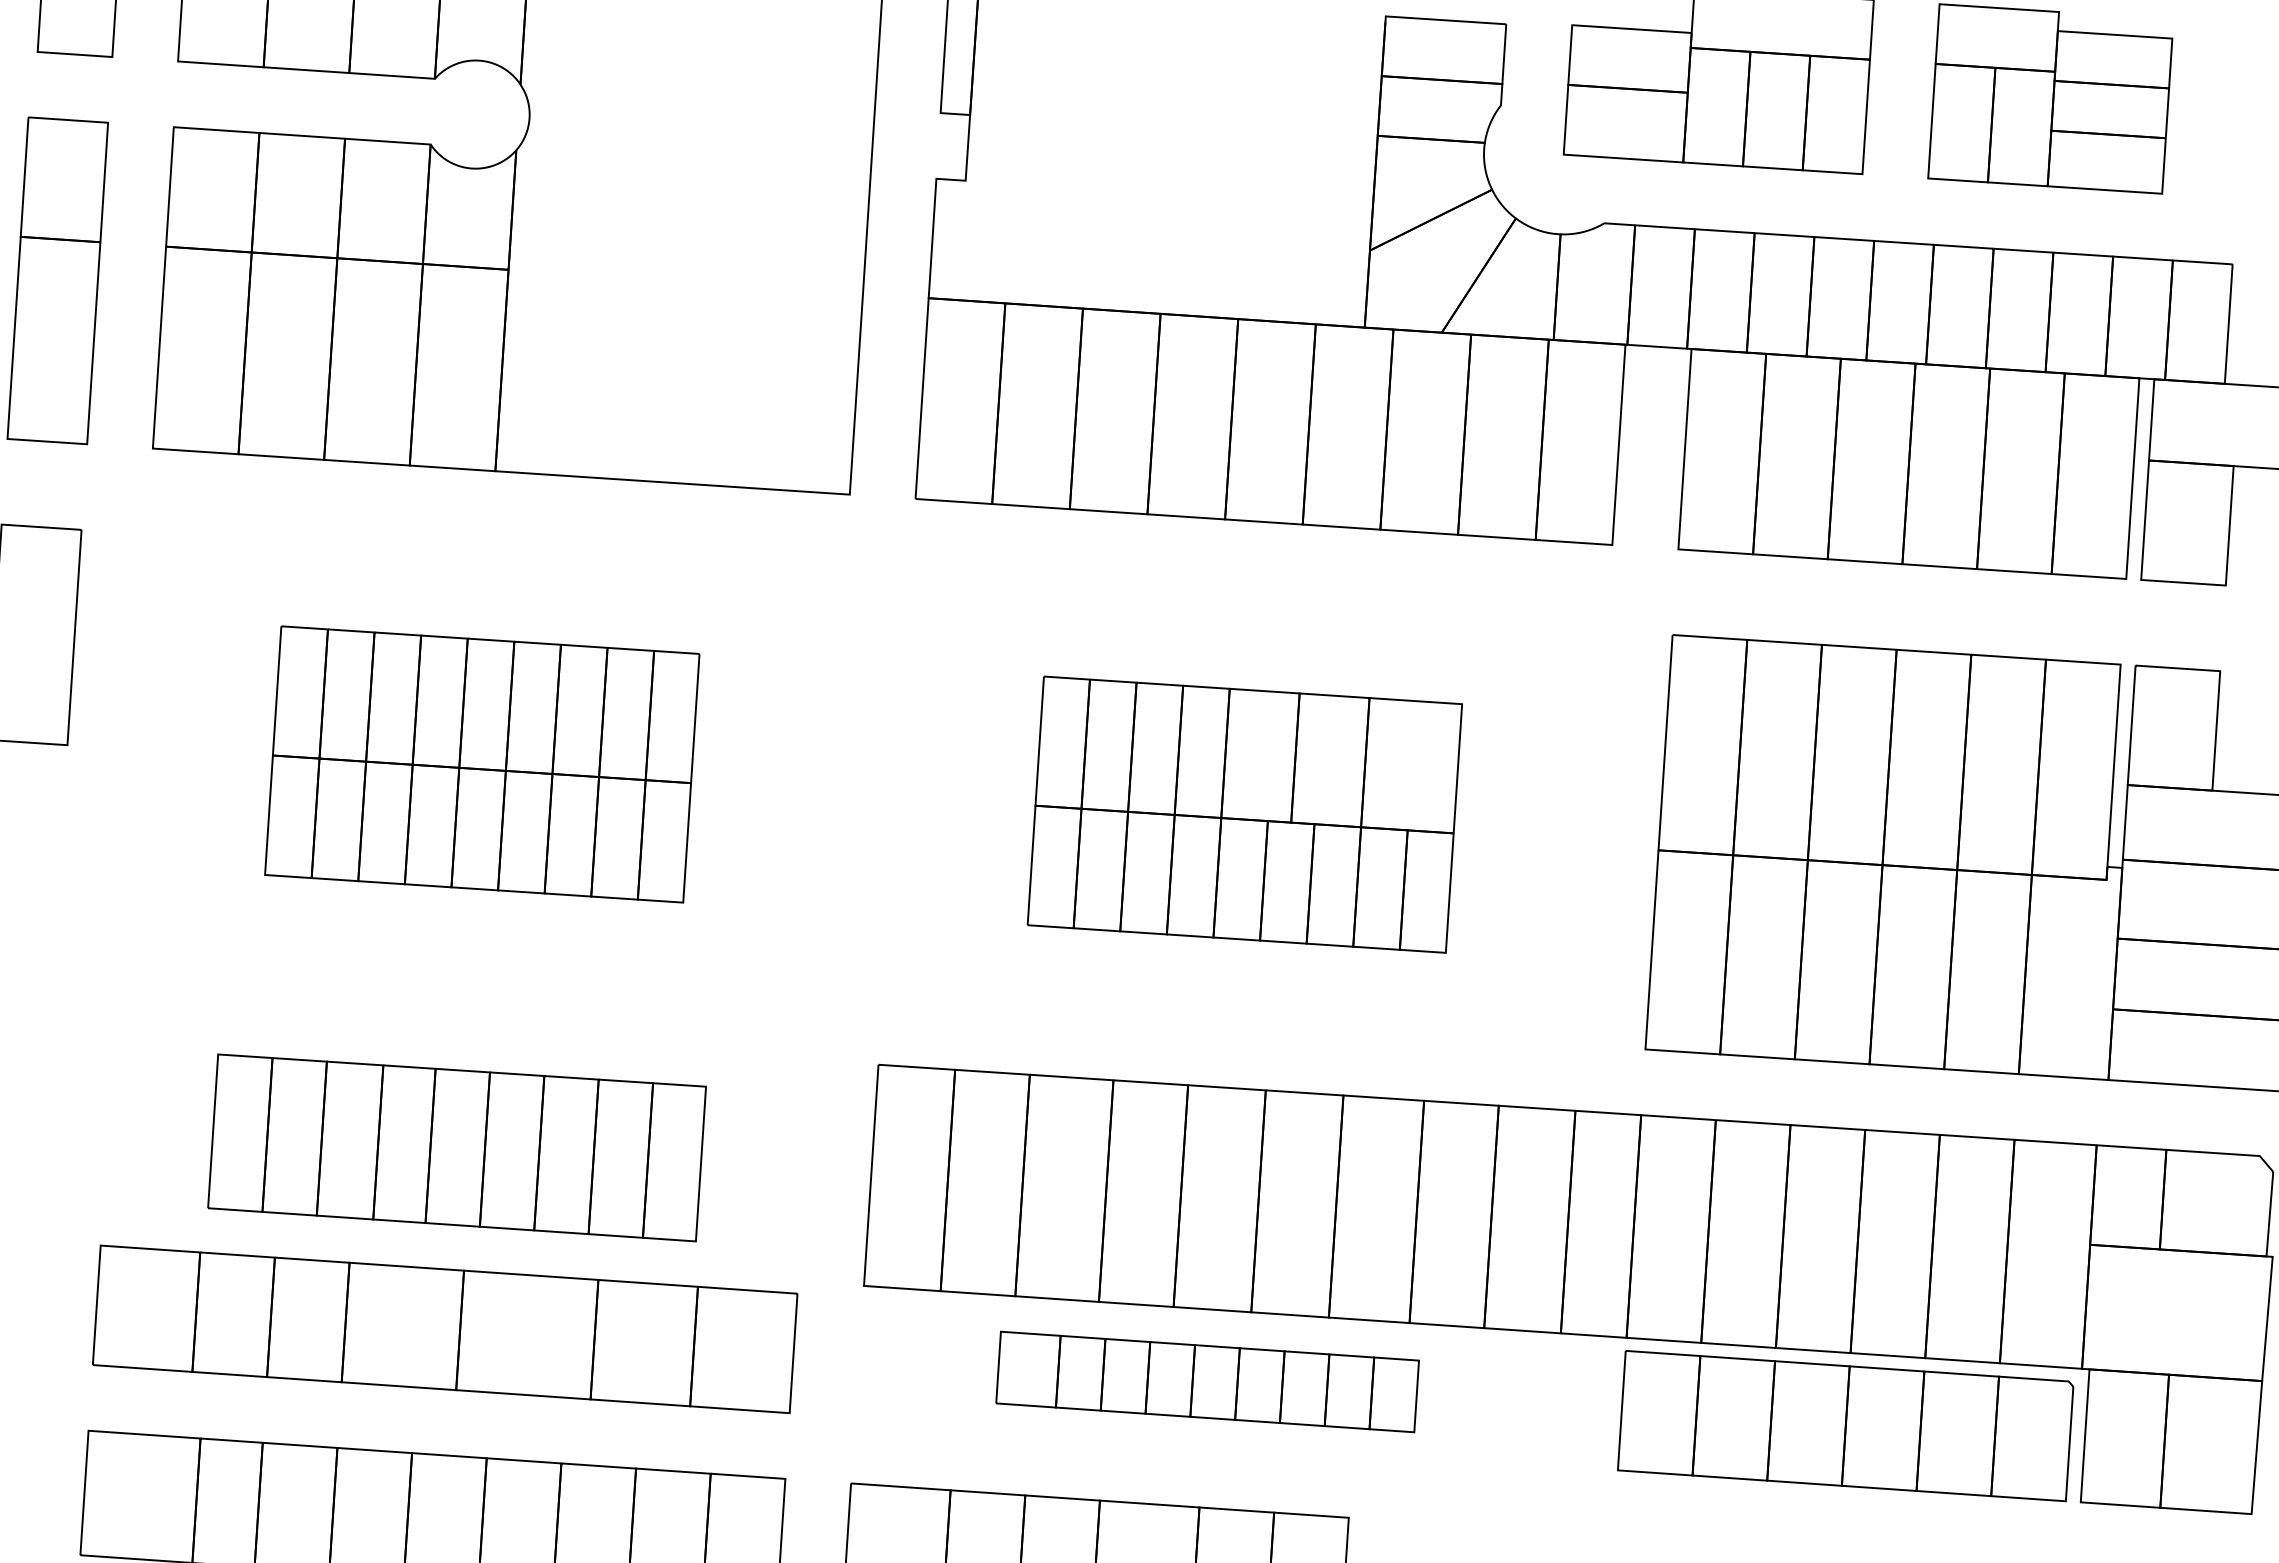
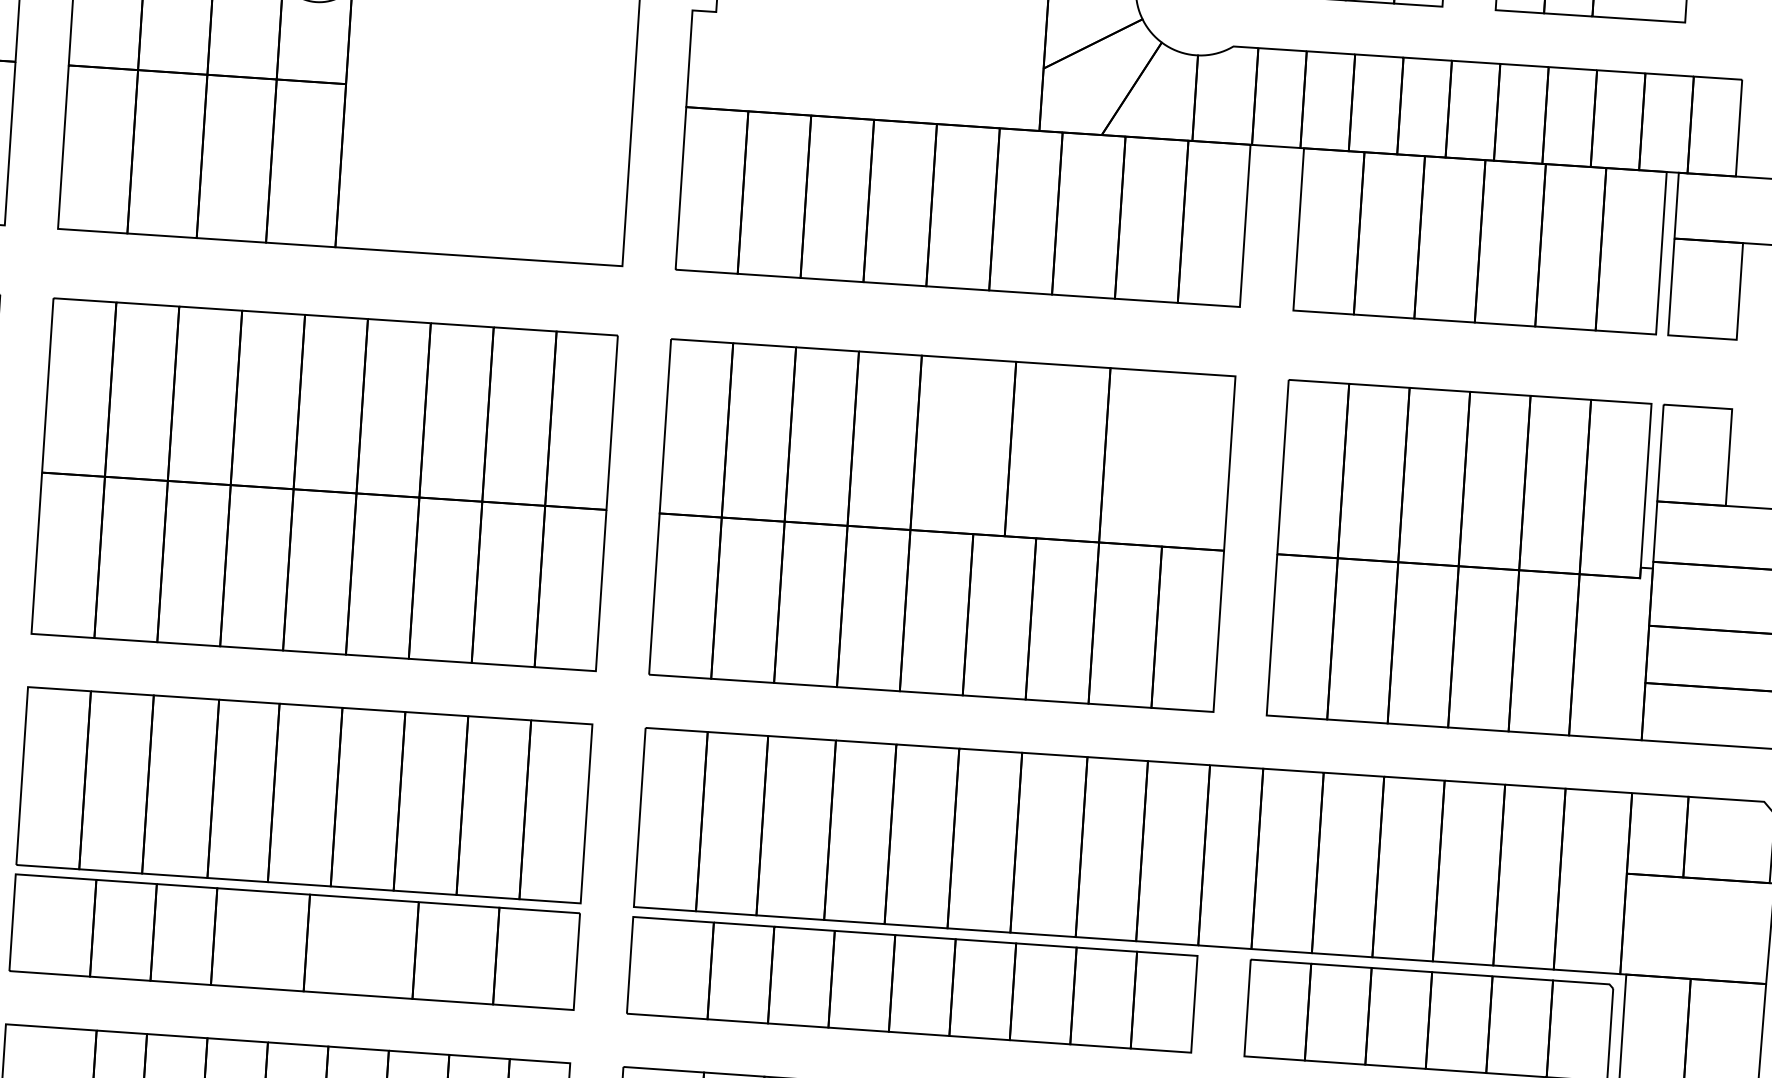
part: (482, 764) -> (324, 484), size x1.67
part: (1244, 814) -> (942, 525), size x1.67
part: (456, 1147) -> (303, 794), size x1.43
part: (1207, 1381) -> (912, 984), size x1.67

